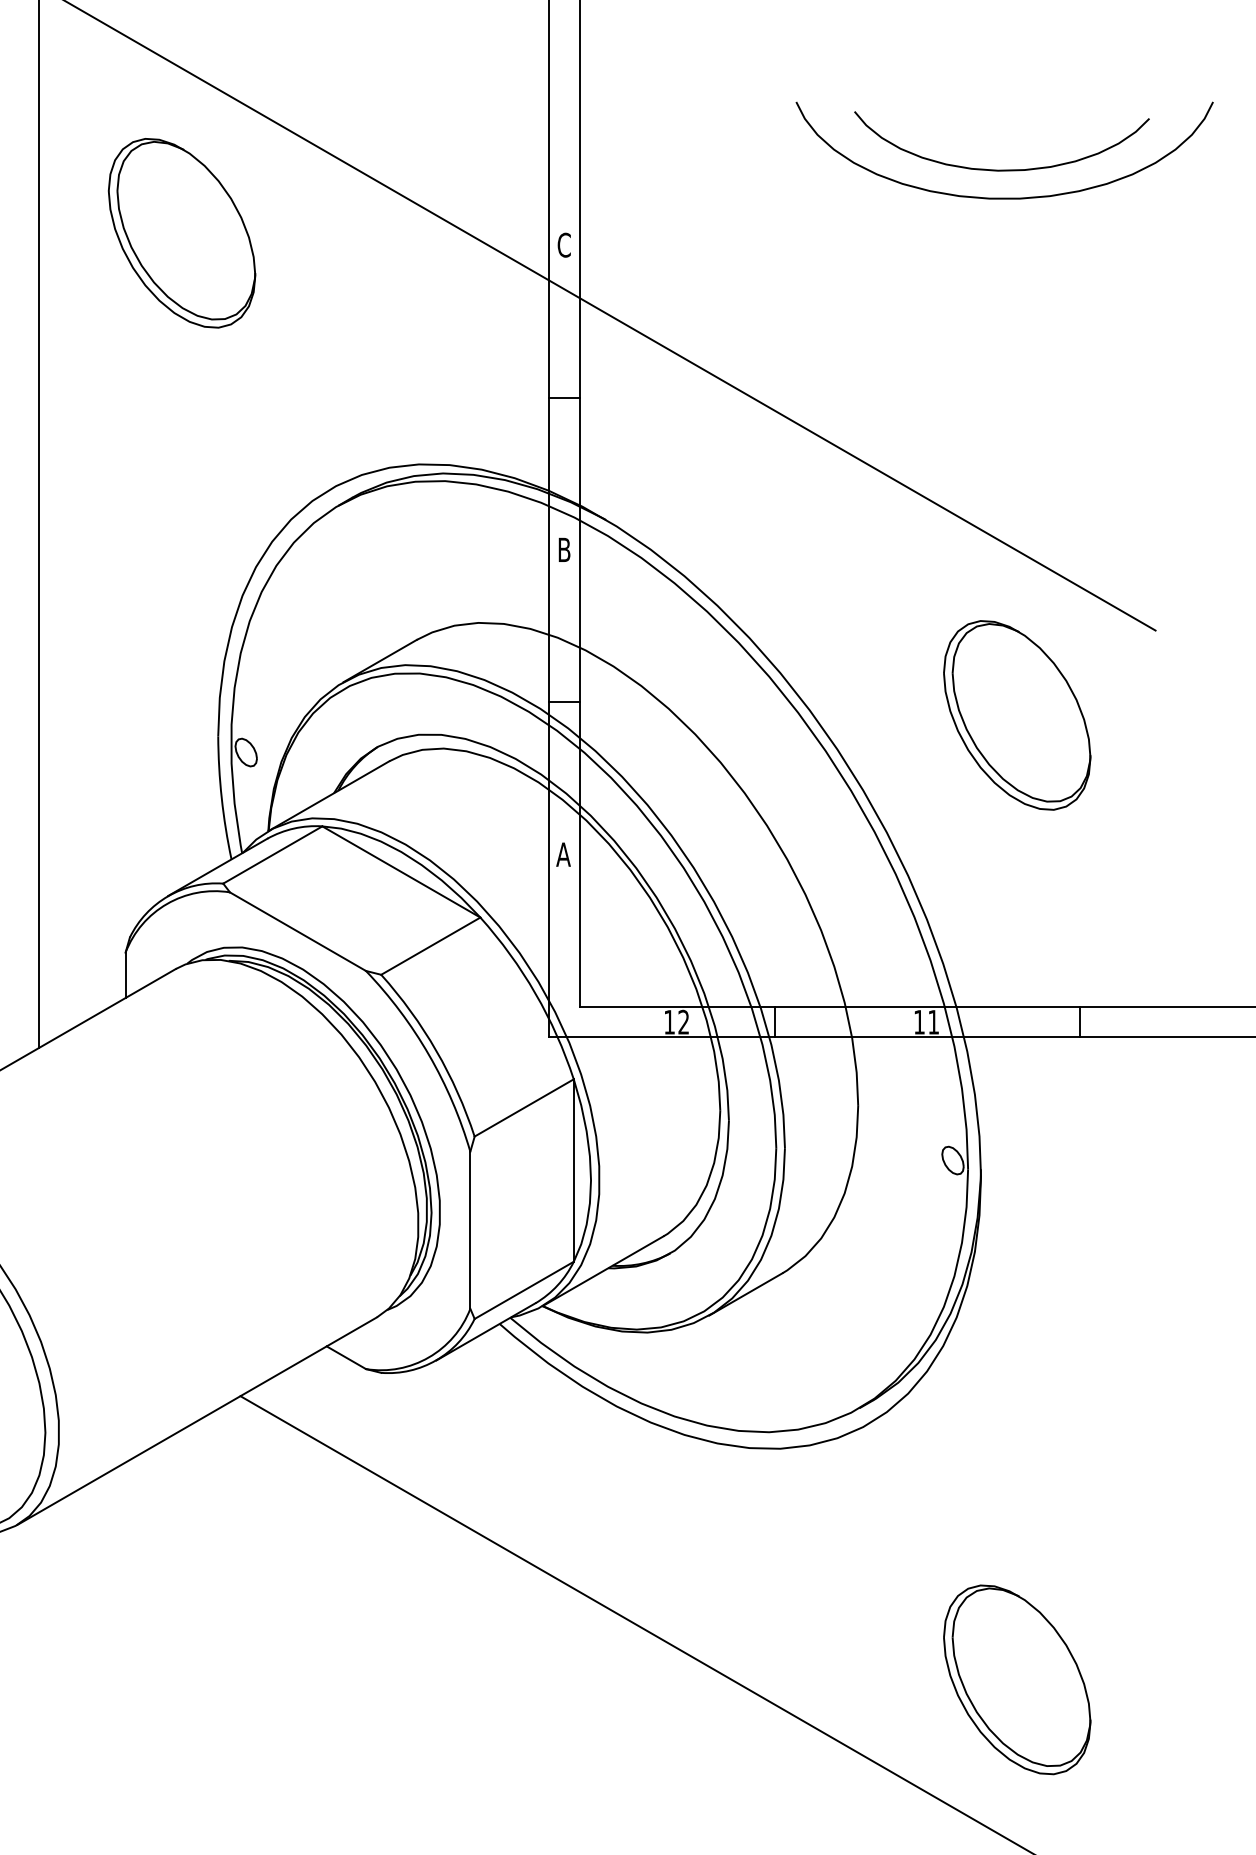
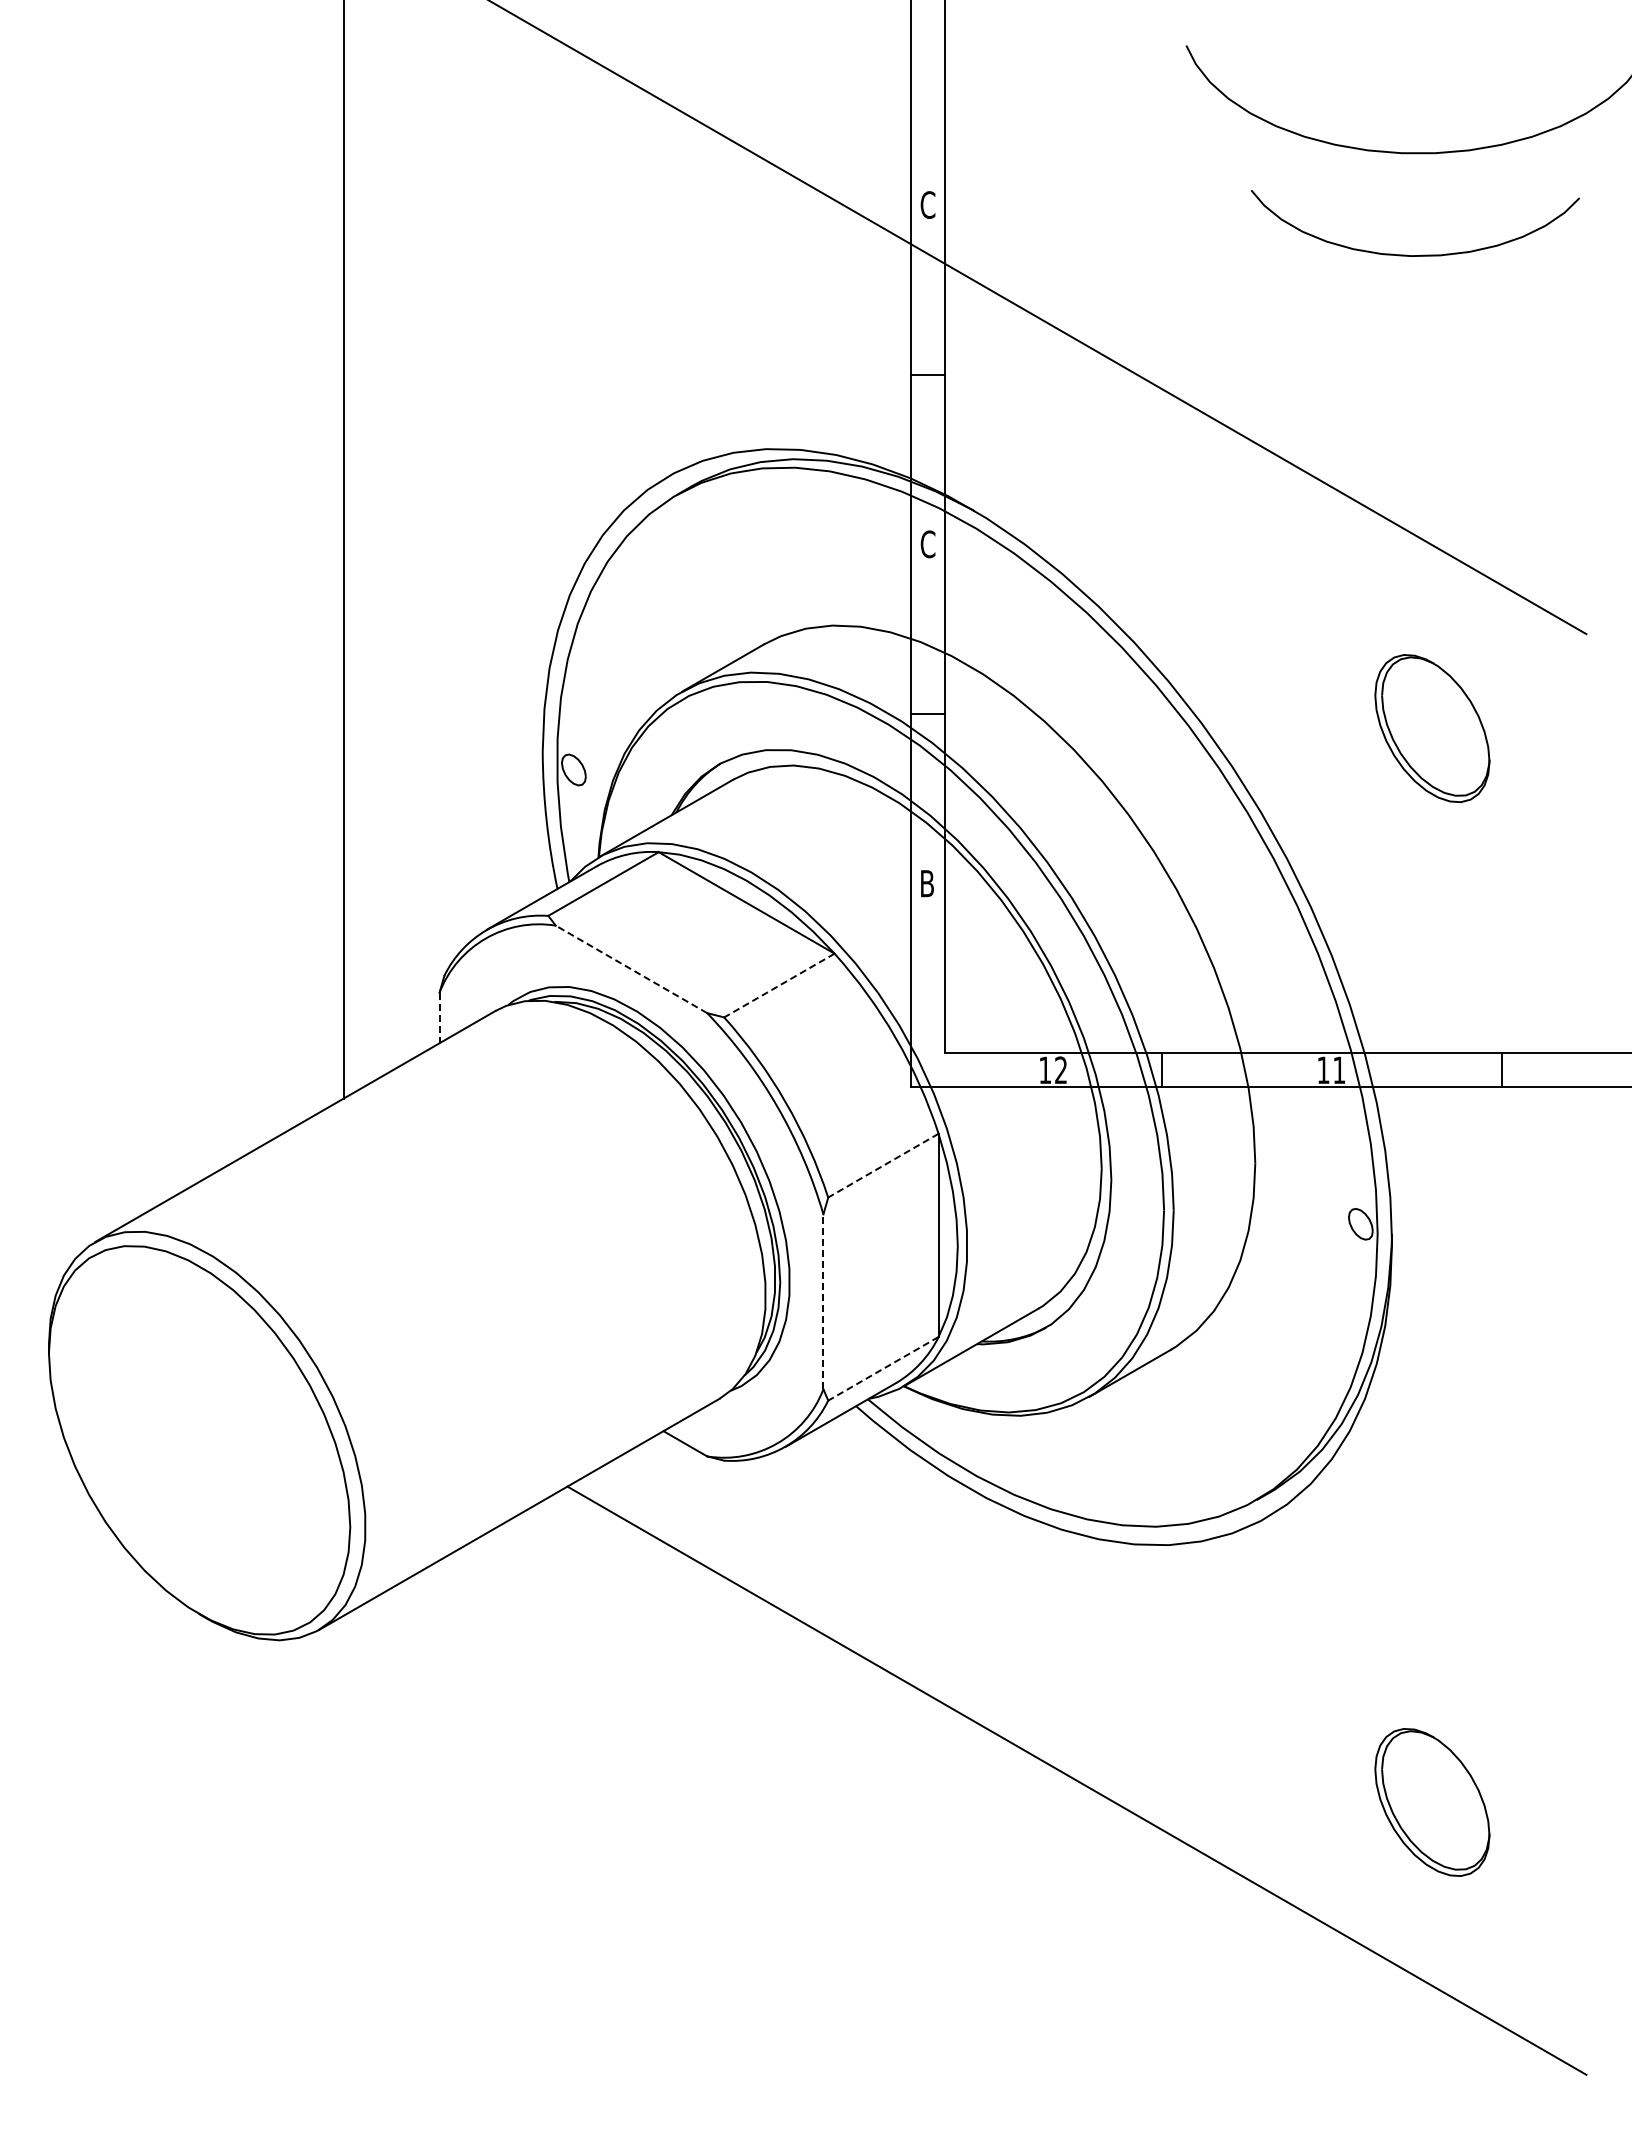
curve: (1008, 169) -> (1422, 254), moved
part: (182, 233) -> (502, 191), removed
text: (563, 550) -> (927, 544), B -> C
part: (1017, 715) -> (1432, 728), size x0.7
text: (563, 854) -> (927, 883), A -> B
line: (297, 931) -> (631, 969), solid -> dashed
line: (430, 946) -> (779, 985), solid -> dashed
line: (125, 975) -> (439, 1018), solid -> dashed
line: (524, 1107) -> (883, 1165), solid -> dashed
line: (470, 1229) -> (823, 1301), solid -> dashed
line: (524, 1290) -> (883, 1368), solid -> dashed
part: (1017, 1679) -> (1432, 1802), size x0.7

